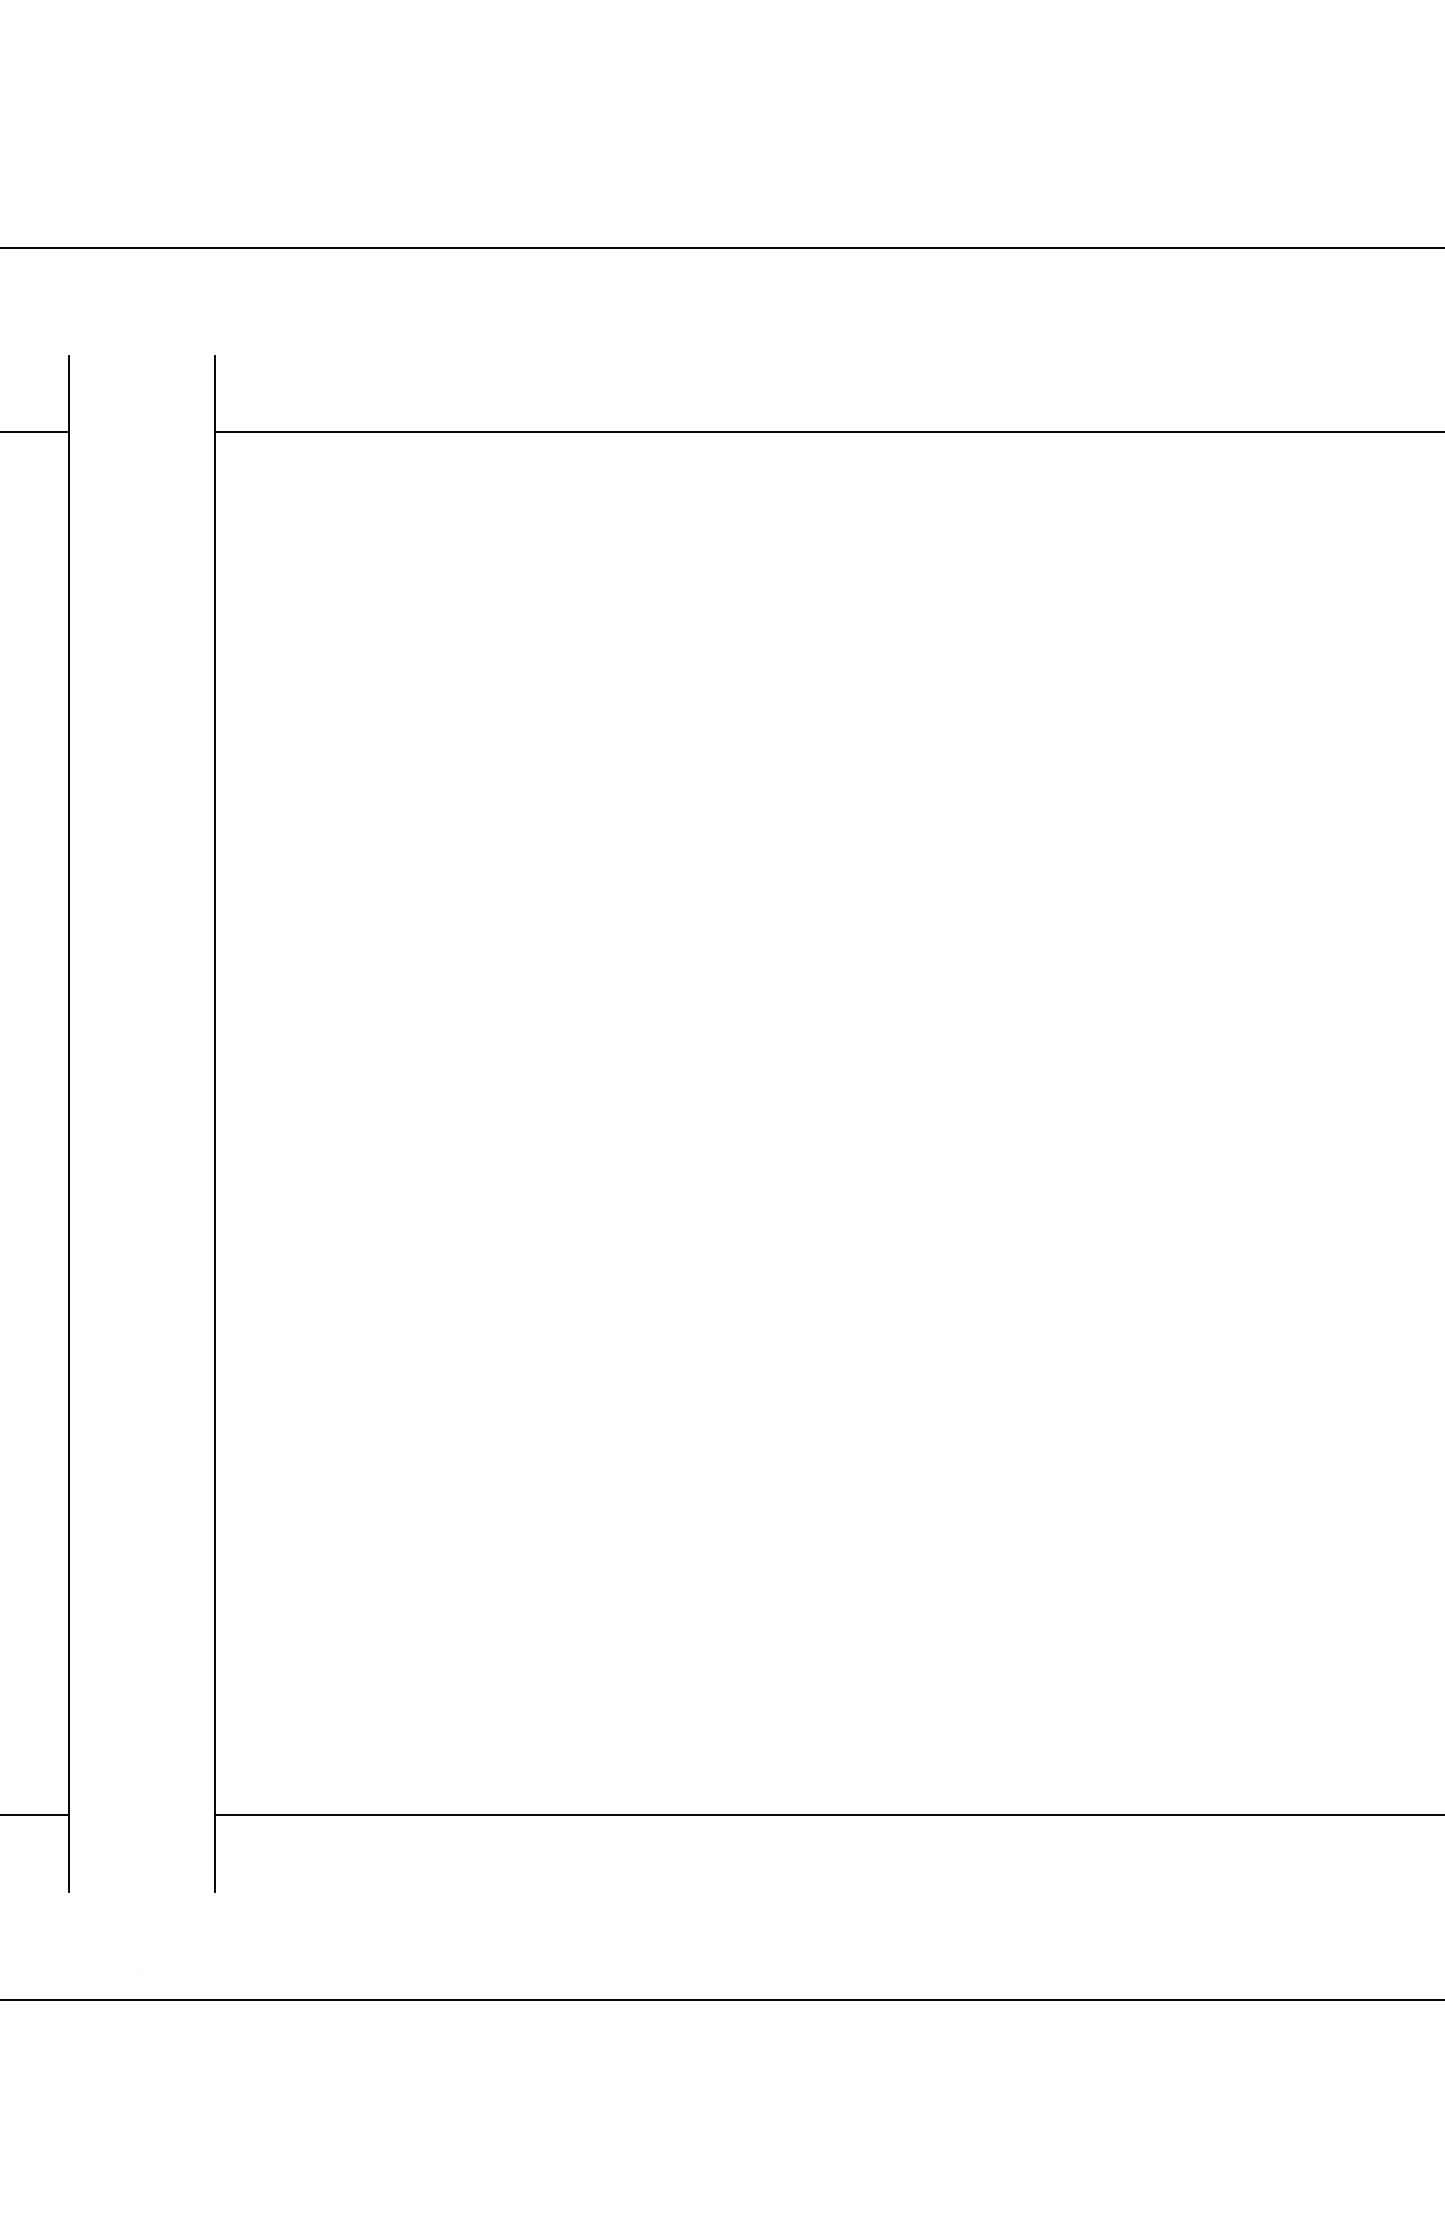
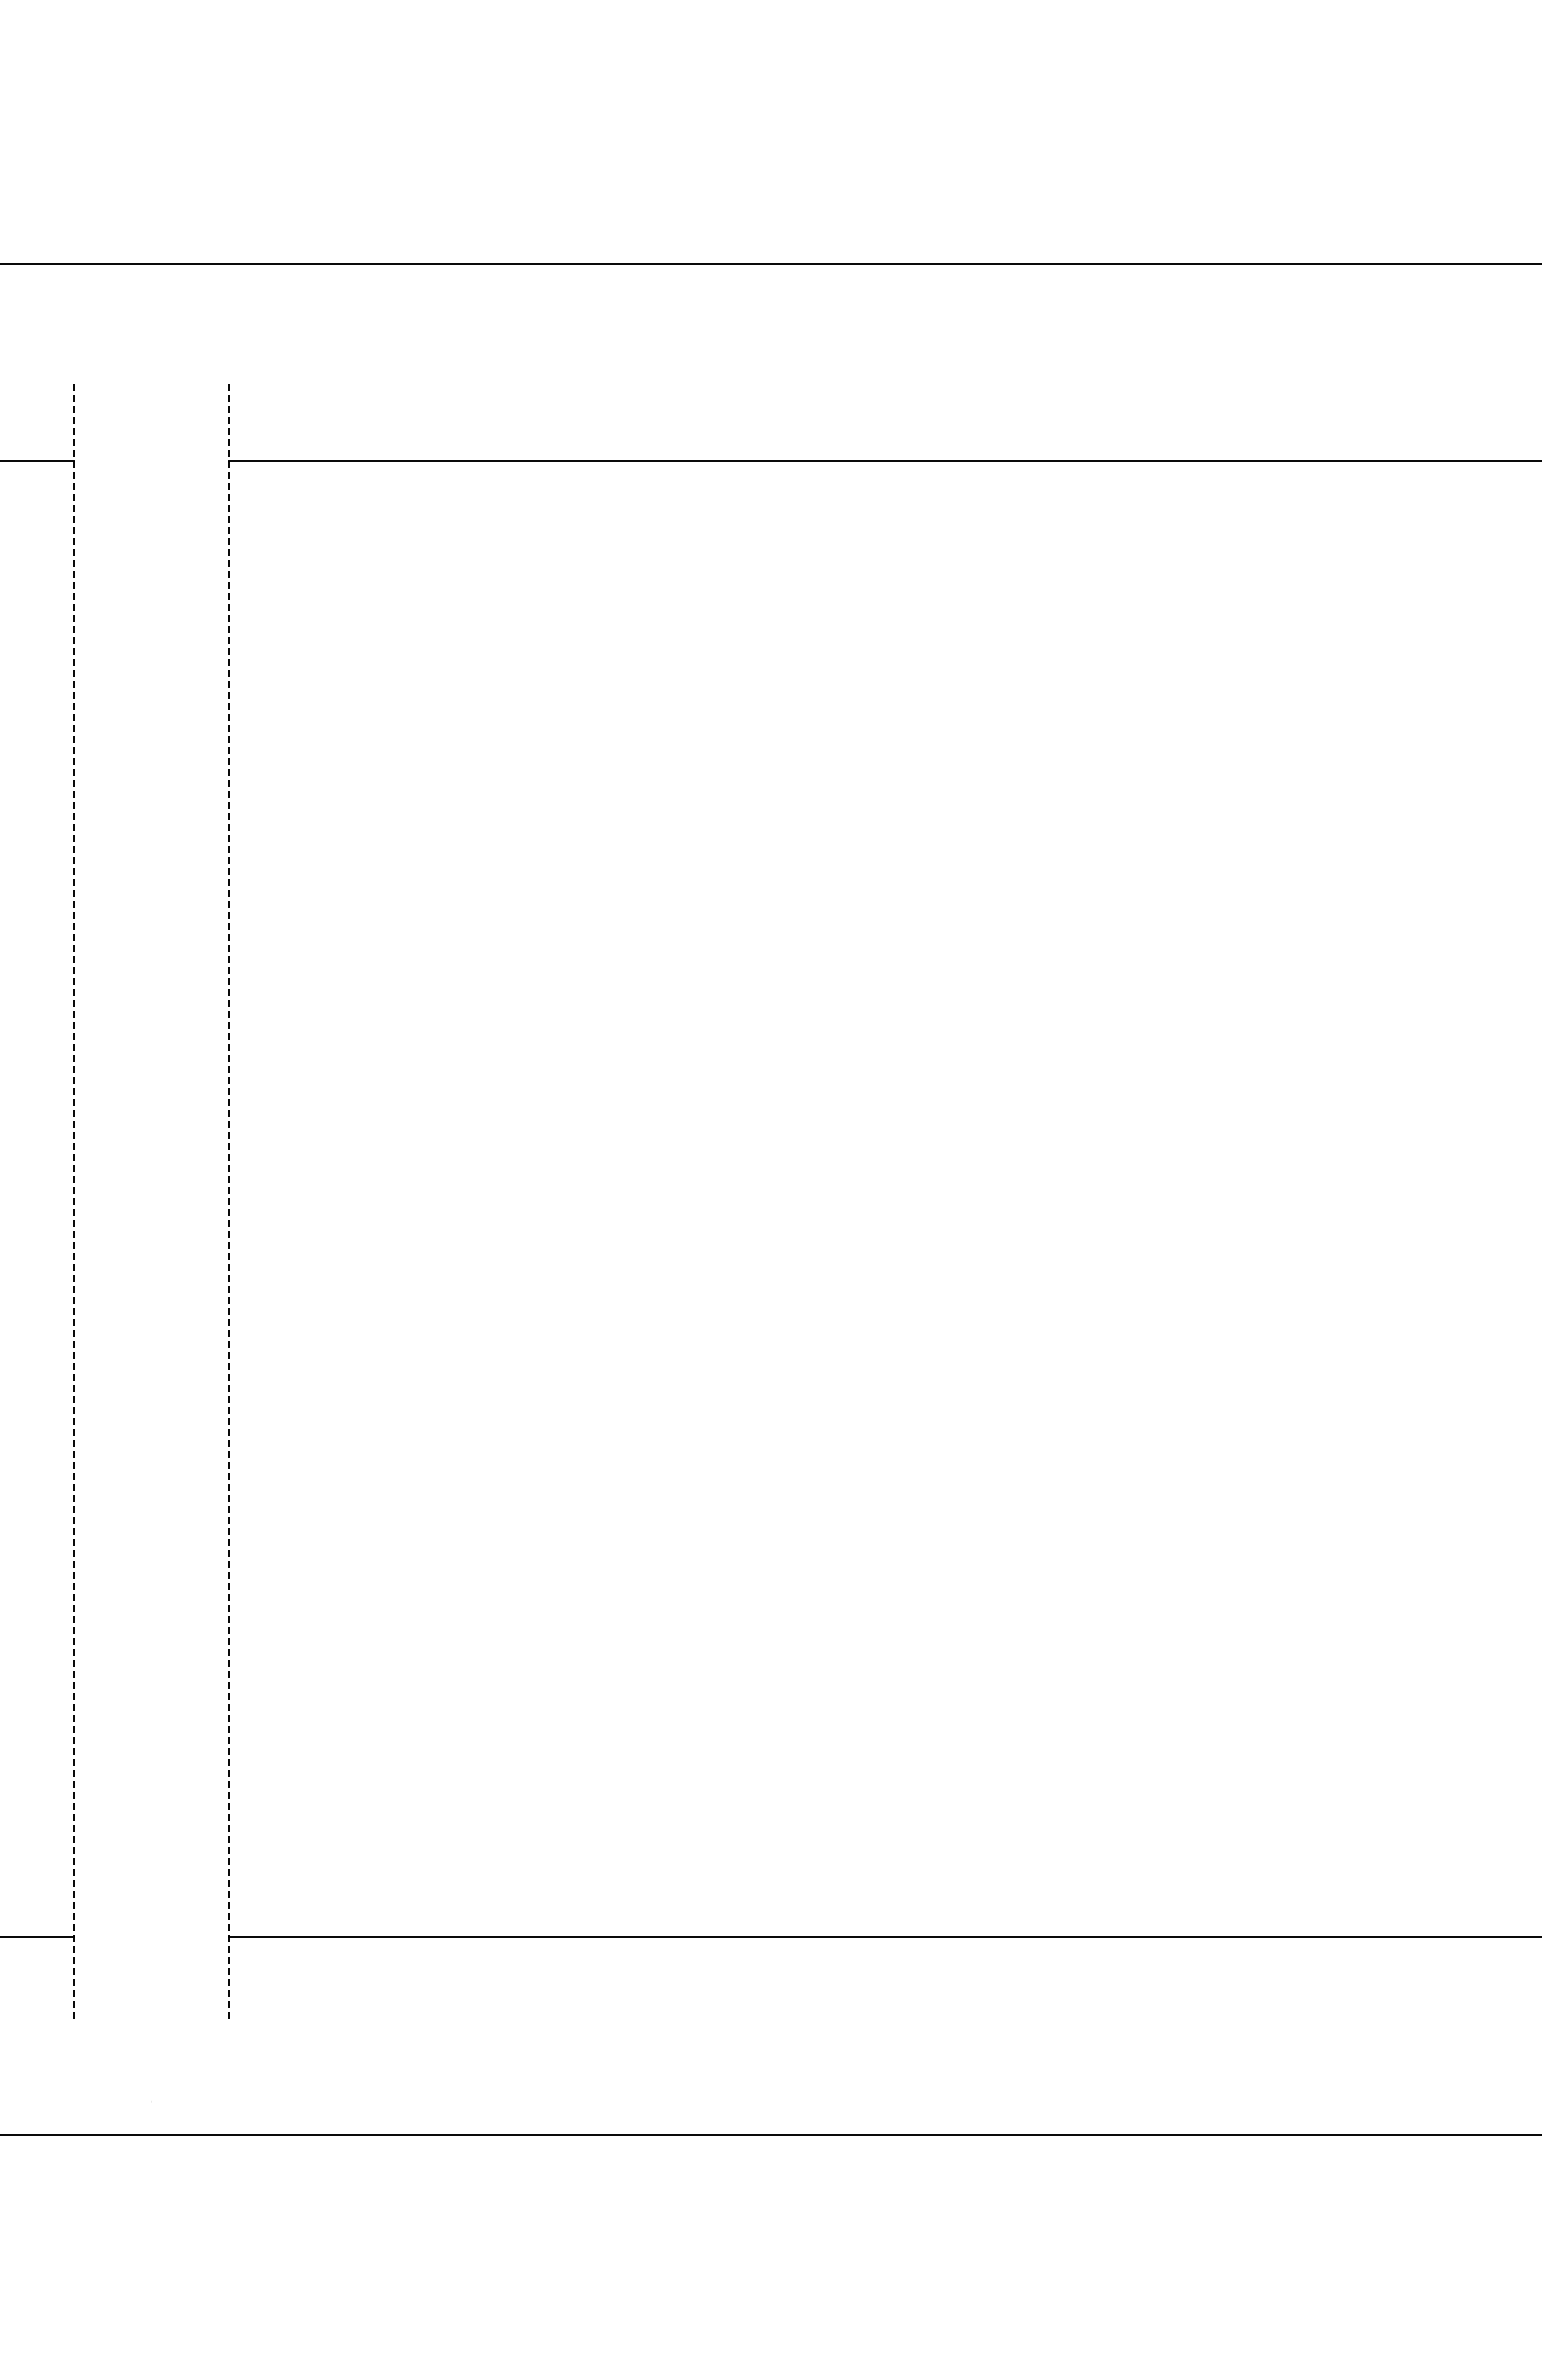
line: (68, 1123) -> (73, 1198), solid -> dashed
line: (215, 1123) -> (229, 1198), solid -> dashed

